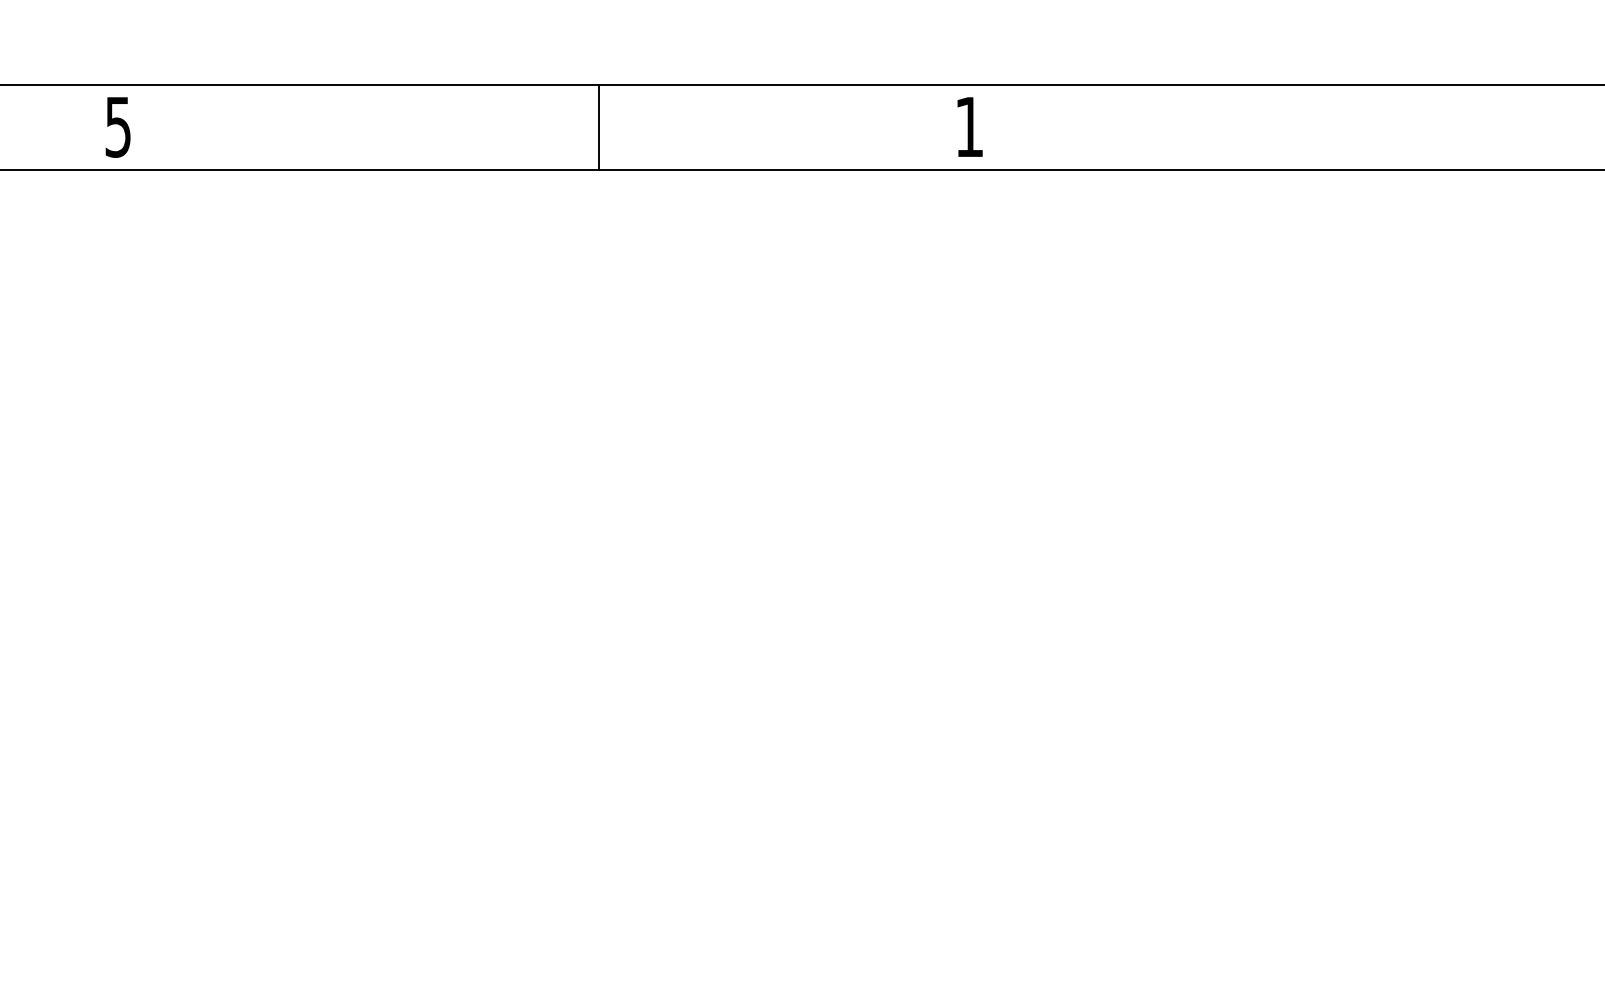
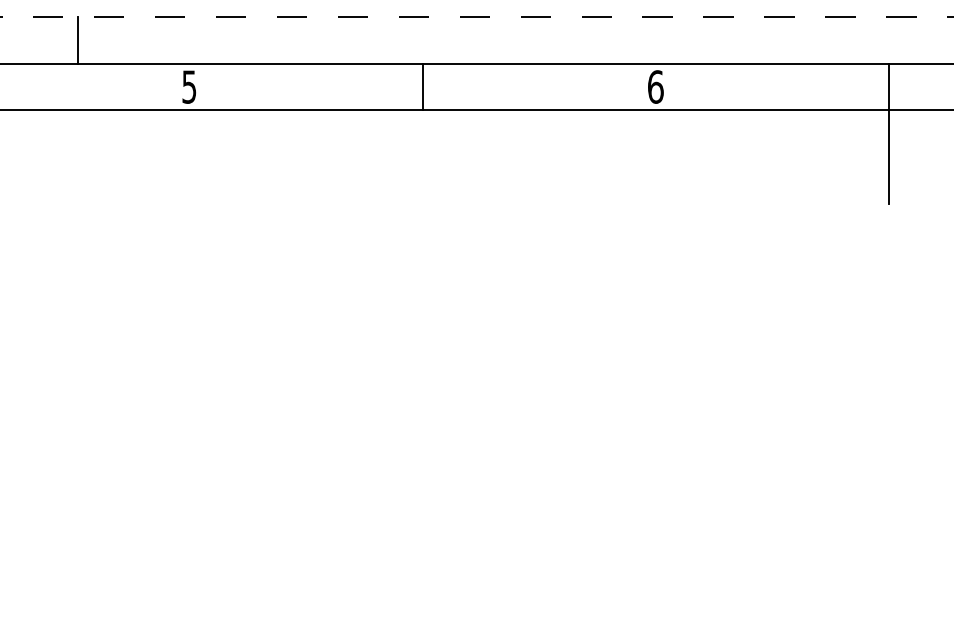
line: (598, 126) -> (422, 86), moved
text: (969, 126) -> (655, 86), 1 -> 6
line: (1396, 211) -> (889, 133), added

